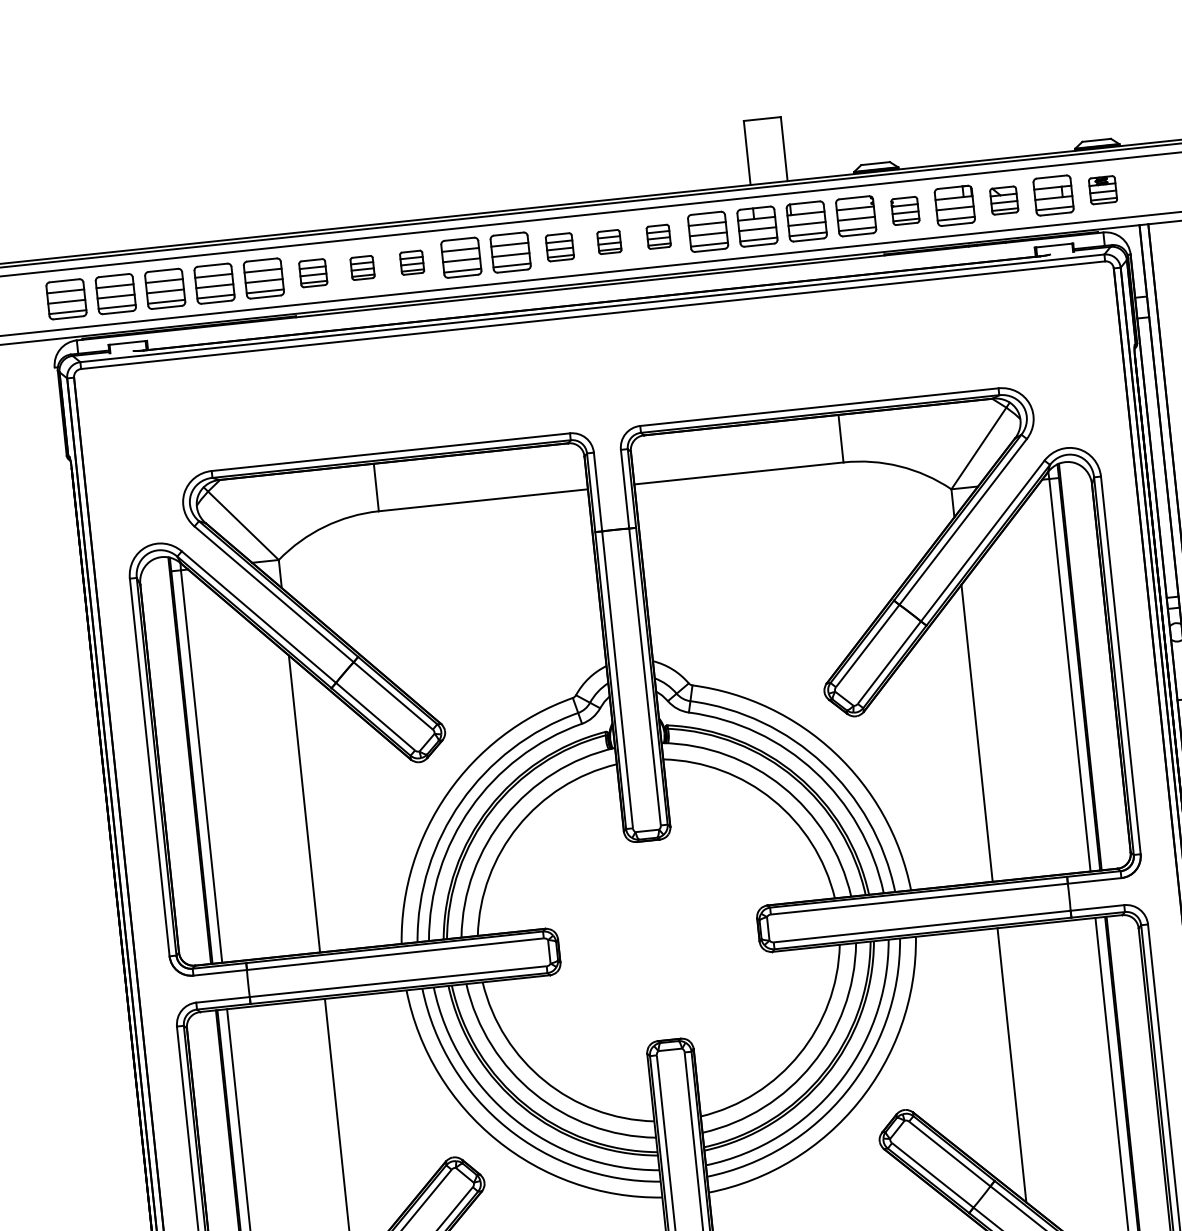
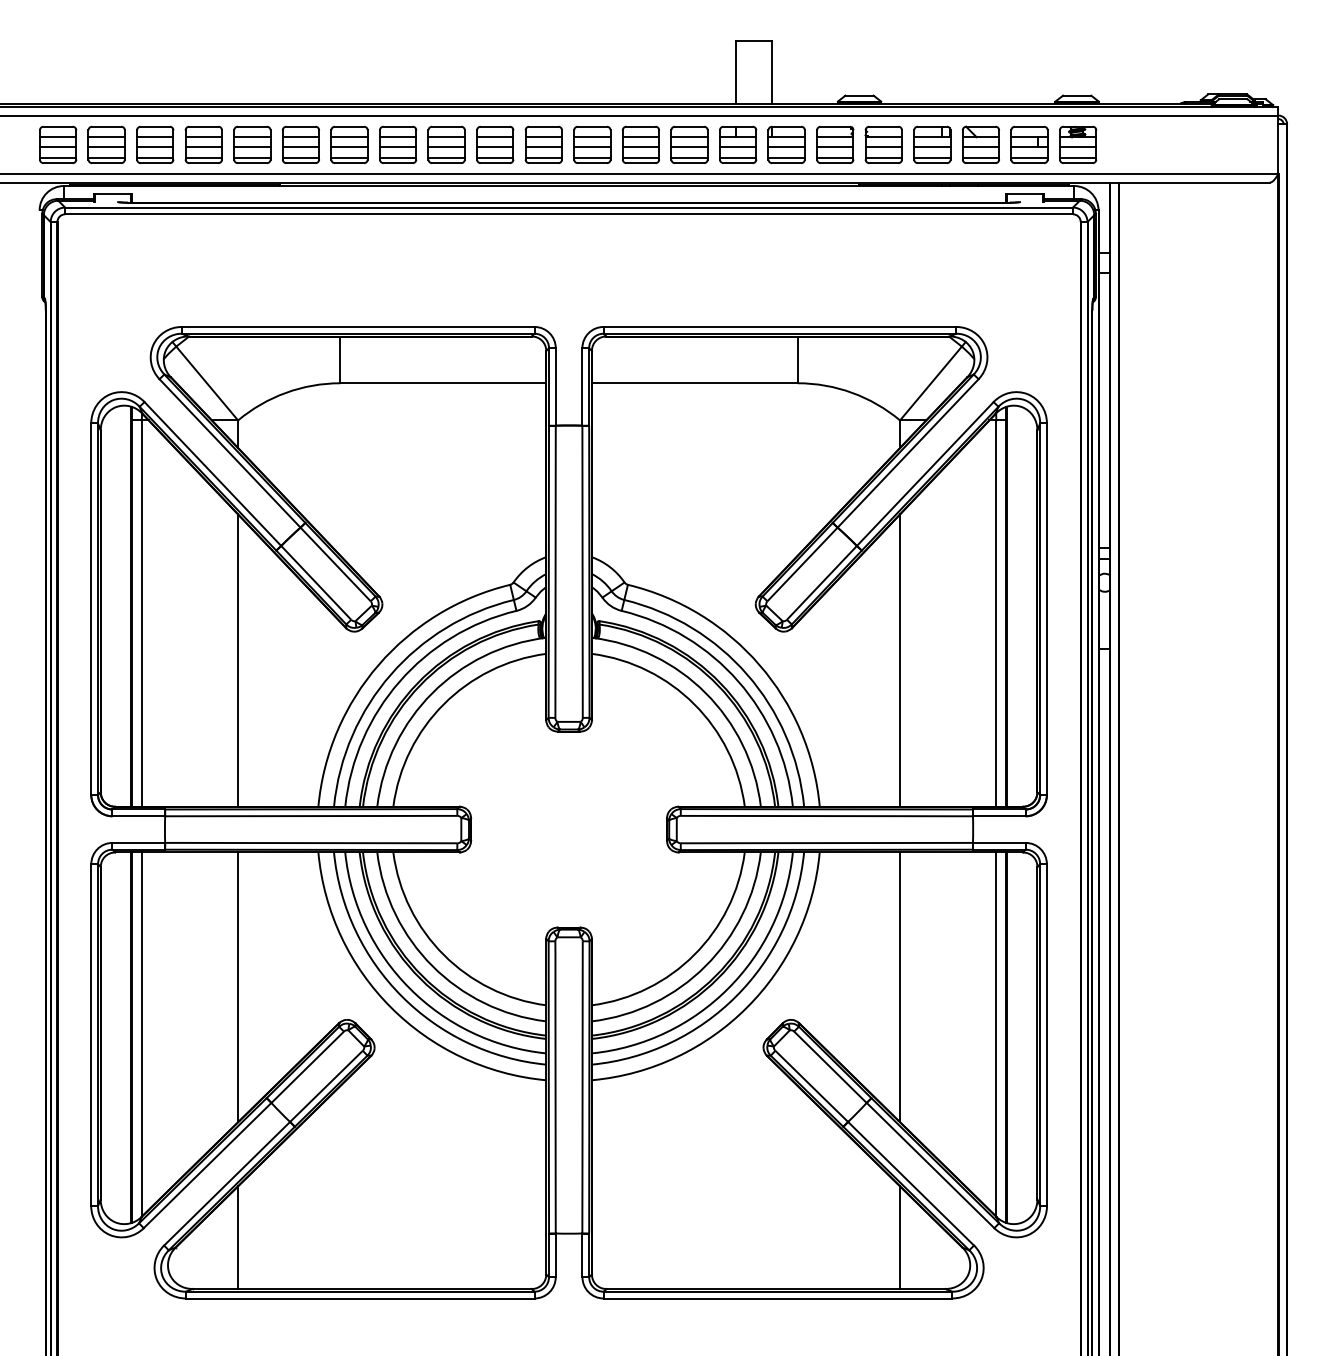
part: (1103, 189) -> (1078, 144), size x1.43
part: (1003, 200) -> (980, 144), size x1.43
part: (905, 210) -> (883, 144), size x1.43
part: (658, 236) -> (640, 144), size x1.67
part: (609, 241) -> (592, 144), size x1.67
part: (559, 246) -> (543, 144), size x1.43
part: (412, 262) -> (398, 144), size x1.67
part: (362, 267) -> (349, 144), size x1.67
part: (312, 272) -> (300, 144), size x1.43

